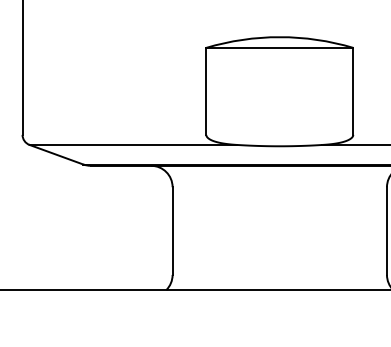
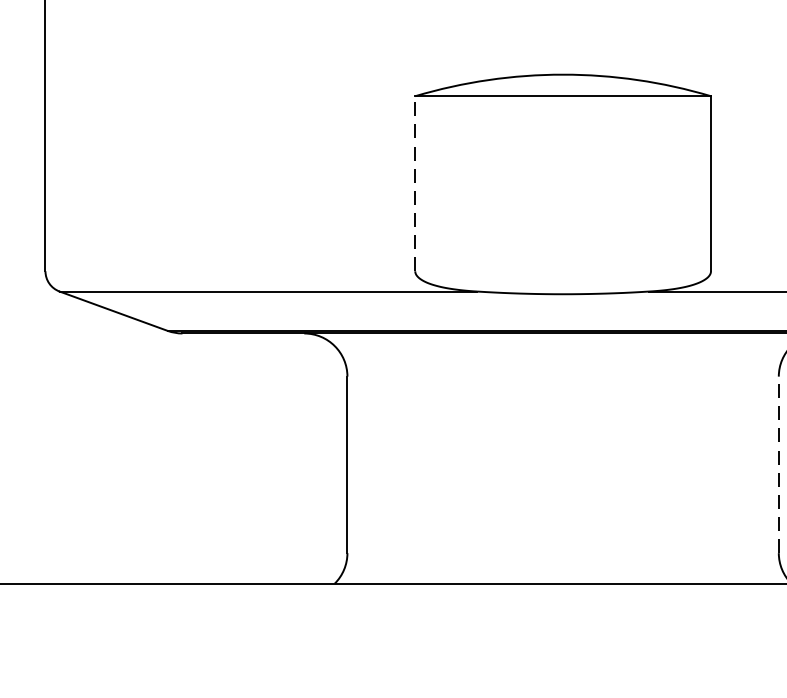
line: (206, 90) -> (415, 181), solid -> dashed
line: (386, 231) -> (777, 465), solid -> dashed

